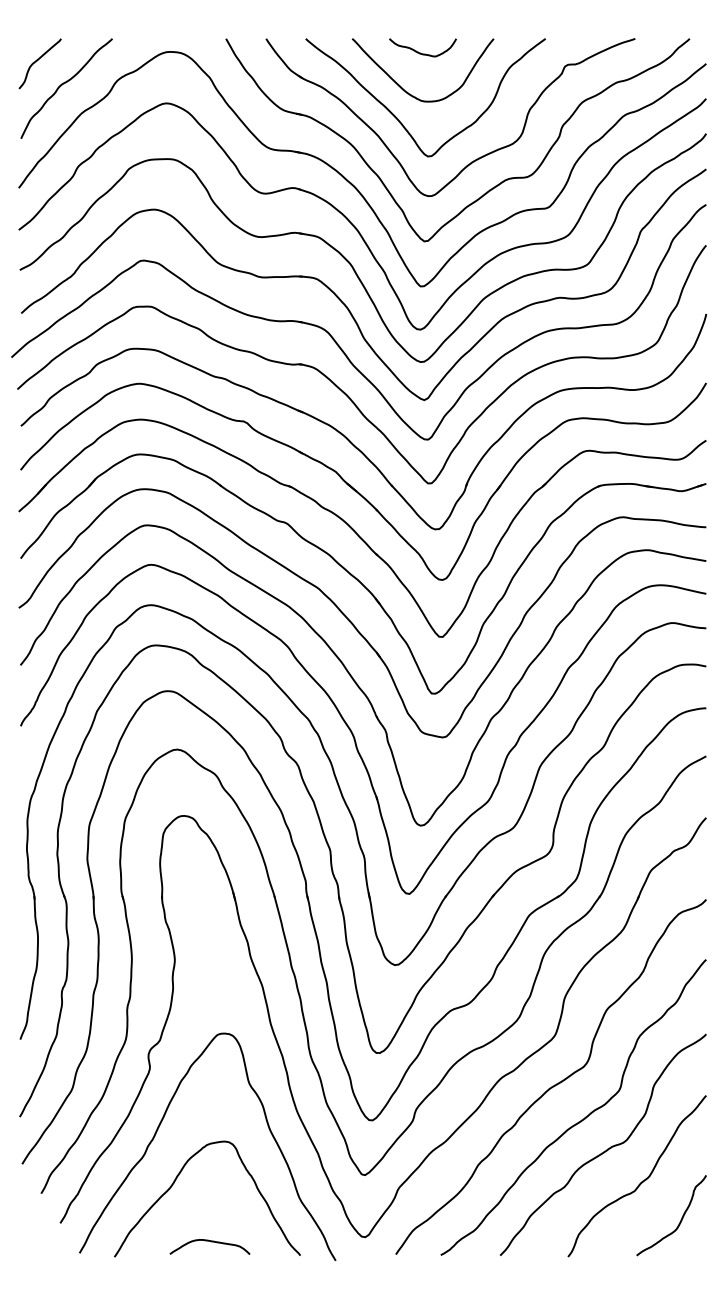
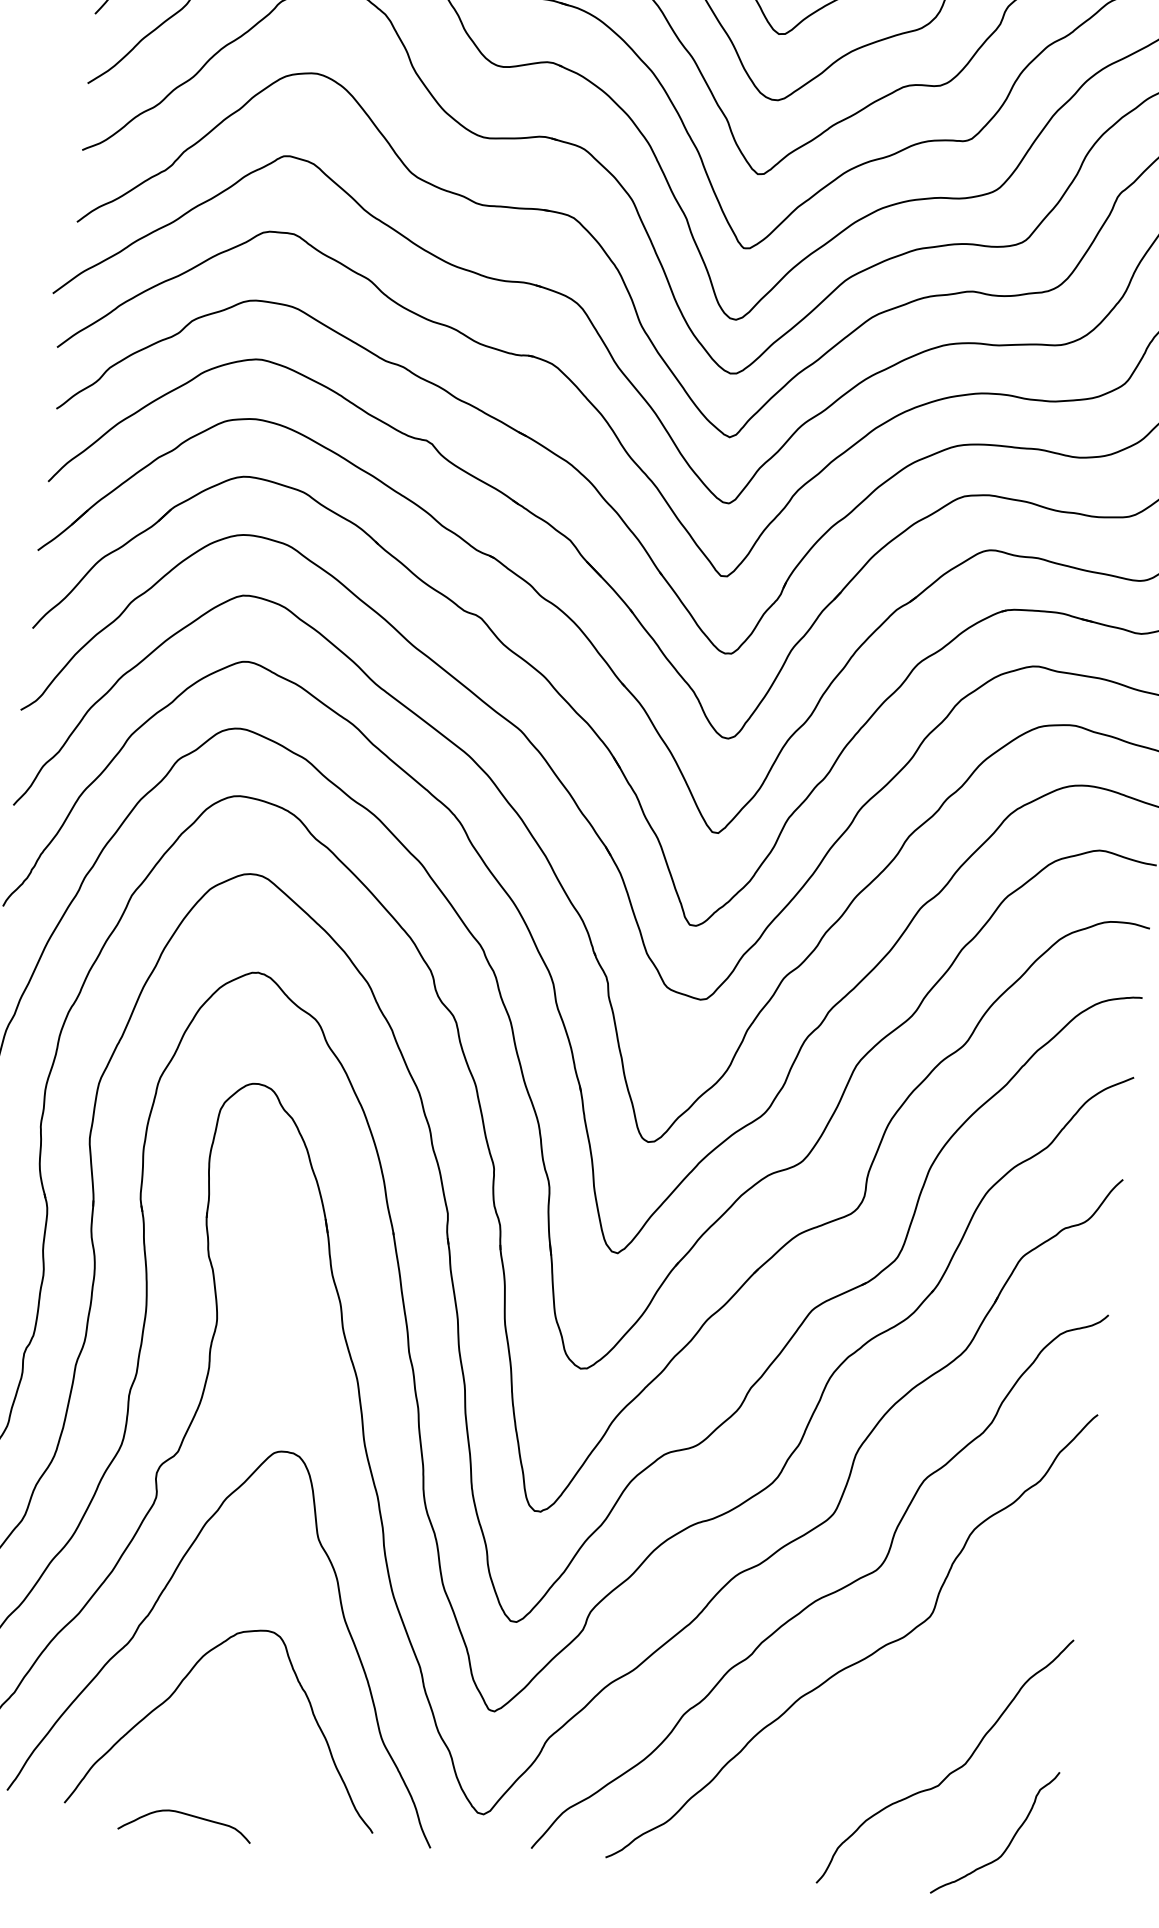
curve: (607, 1148) -> (900, 1710), removed
curve: (211, 1242) -> (188, 1816), moved

